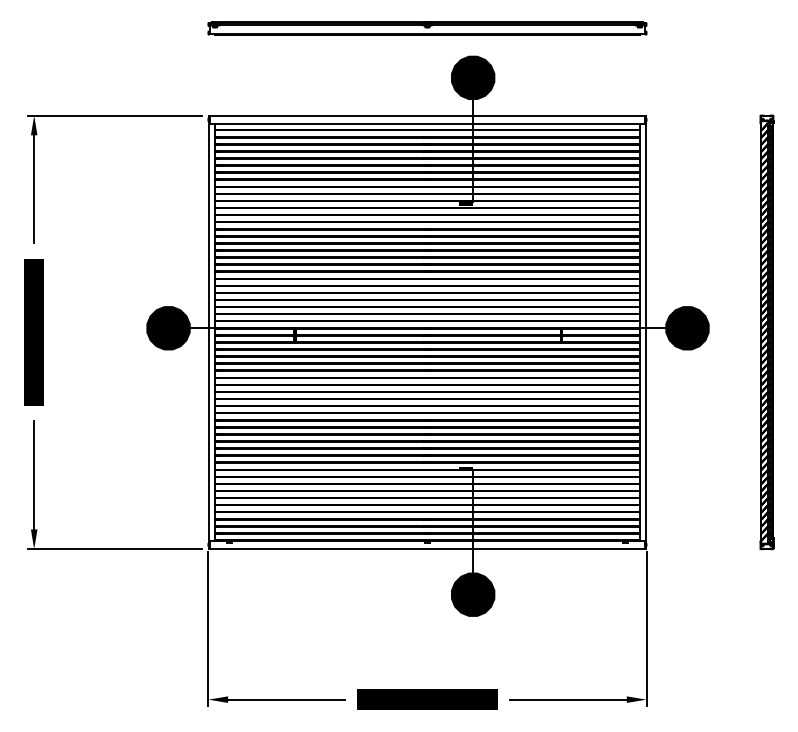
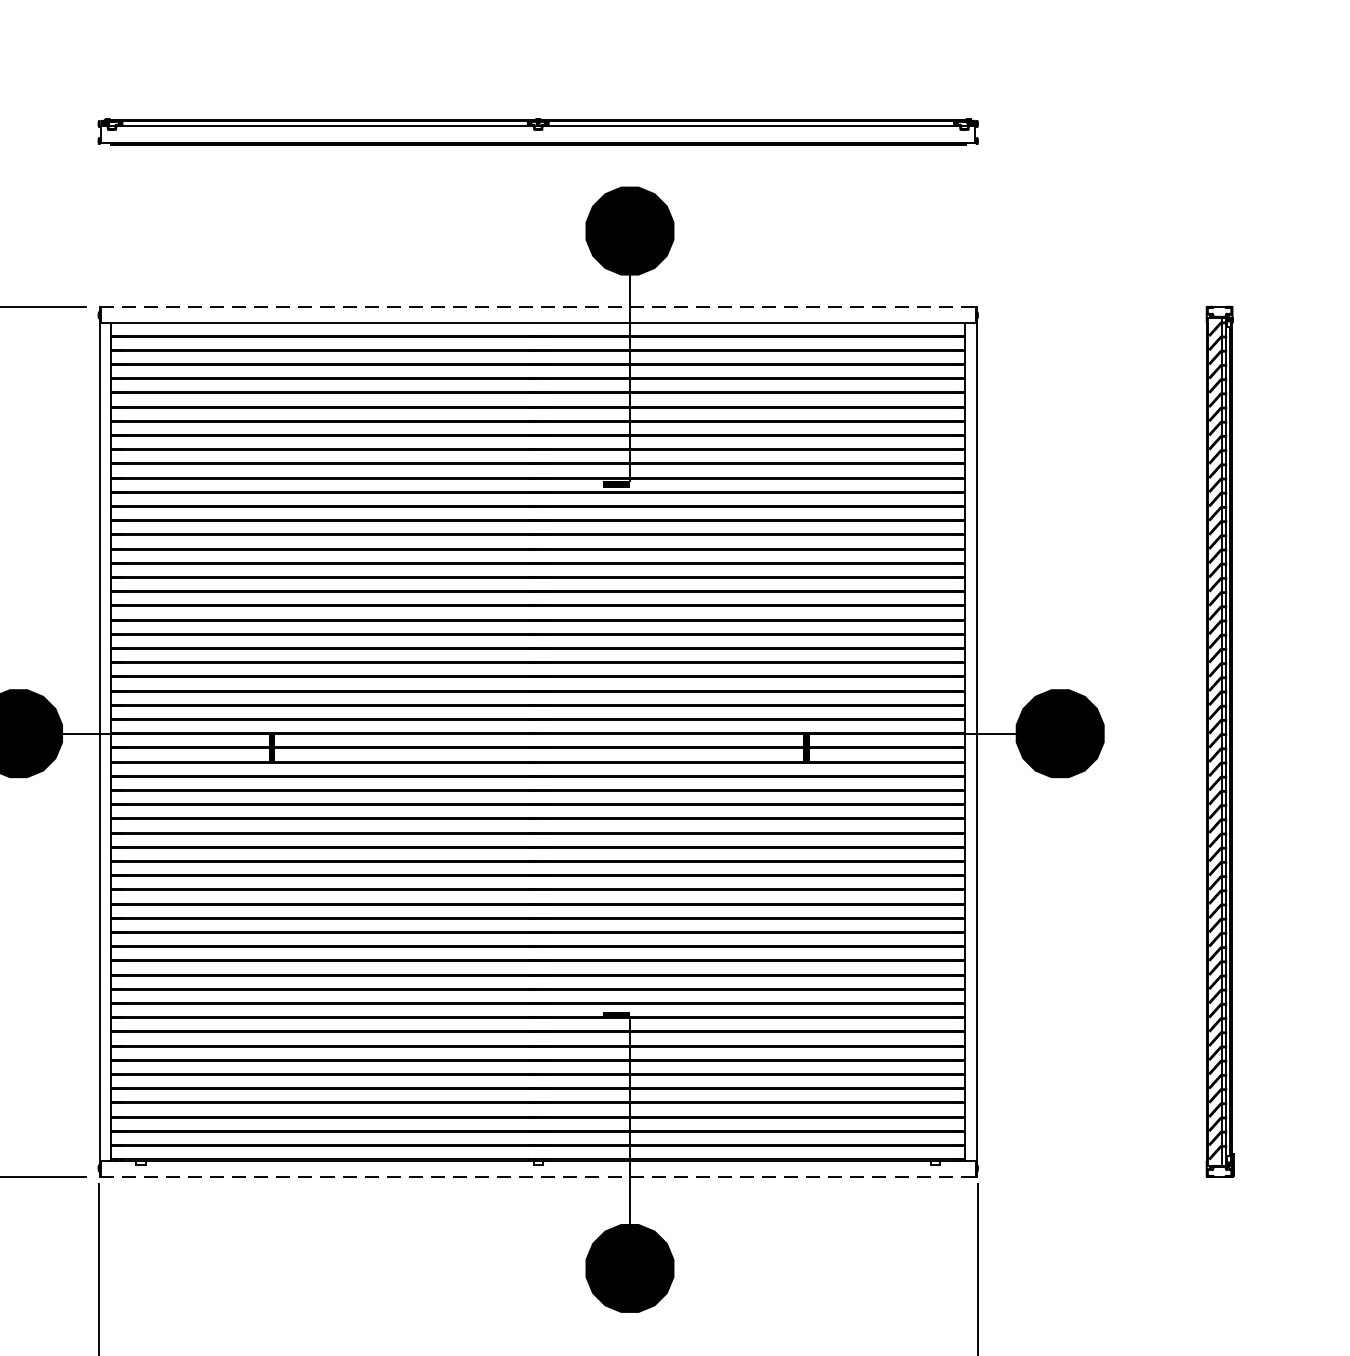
line: (427, 115) -> (538, 306), solid -> dashed
line: (427, 549) -> (538, 1177), solid -> dashed

